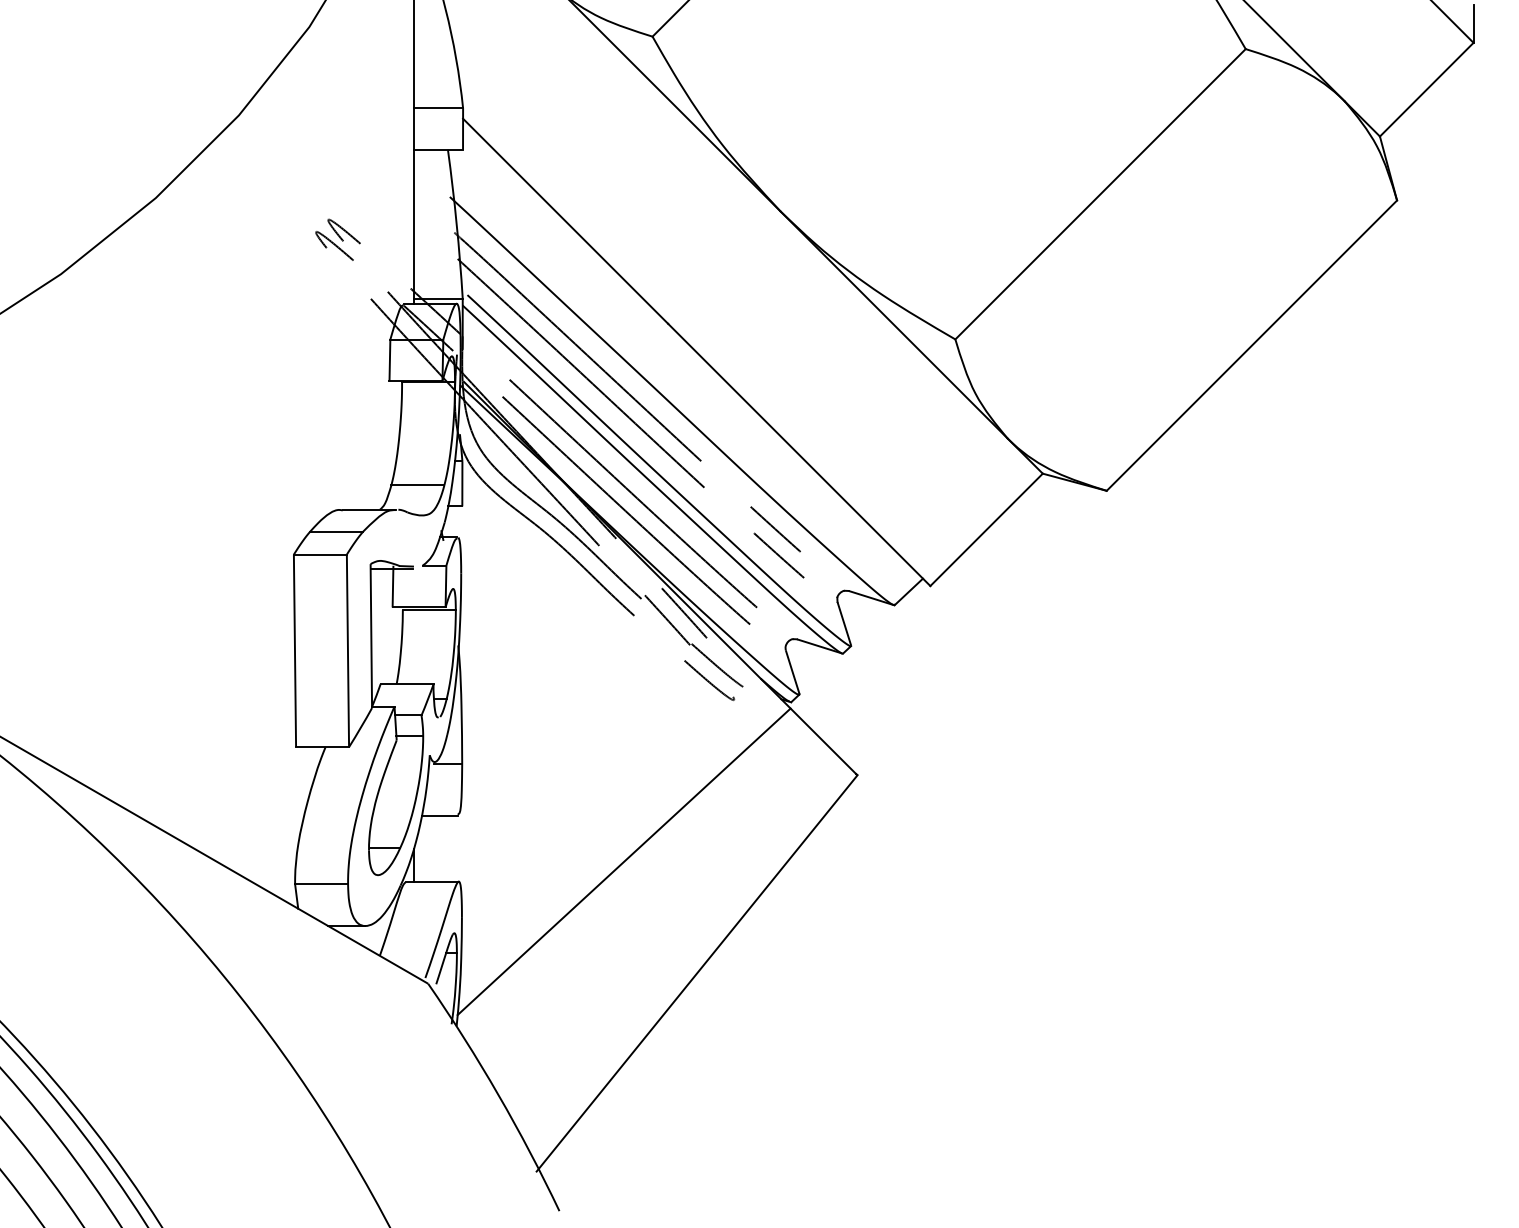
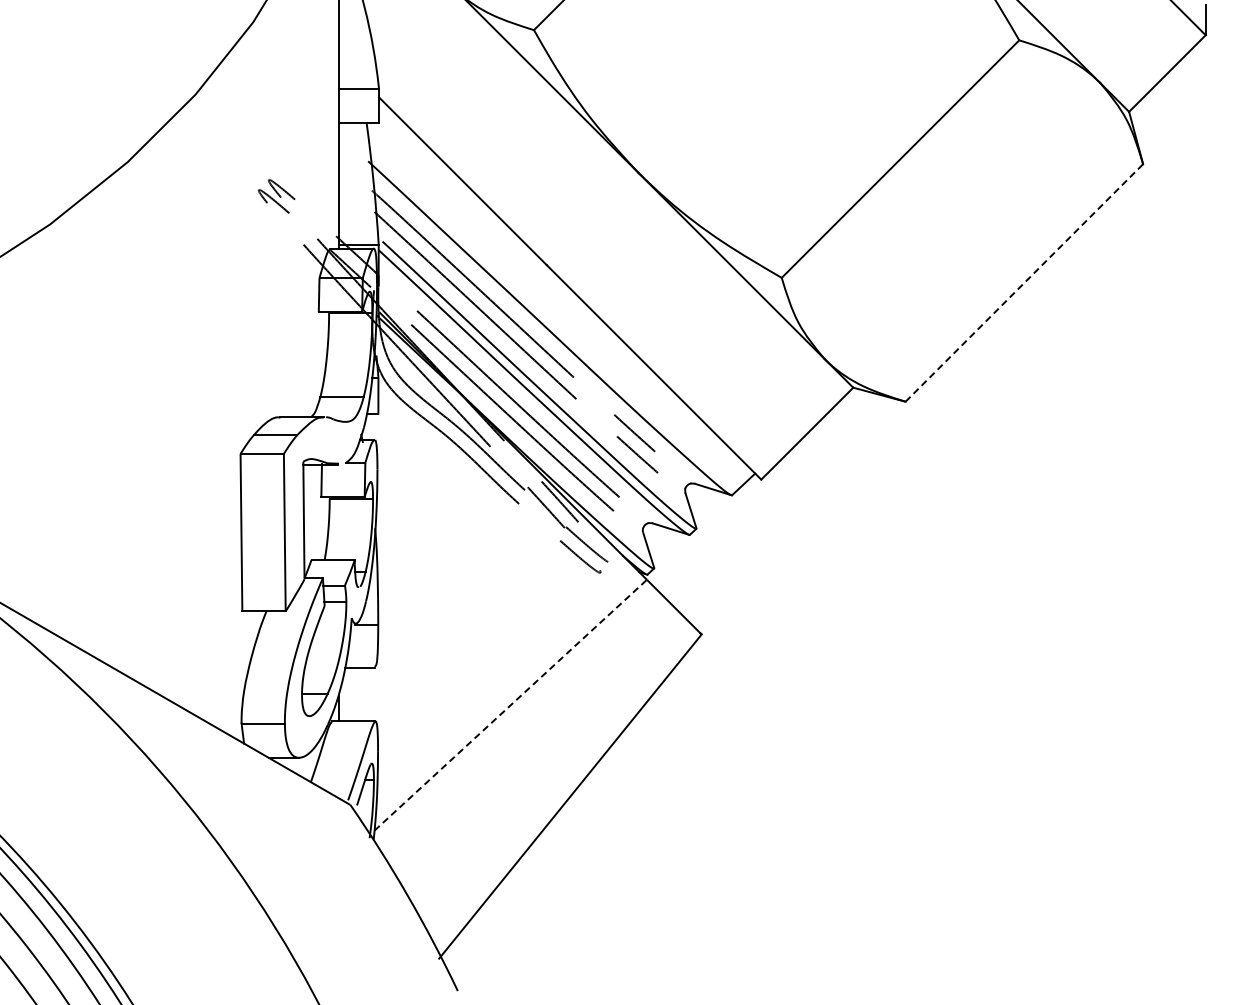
line: (1252, 345) -> (1024, 282), solid -> dashed
line: (625, 860) -> (511, 704), solid -> dashed

